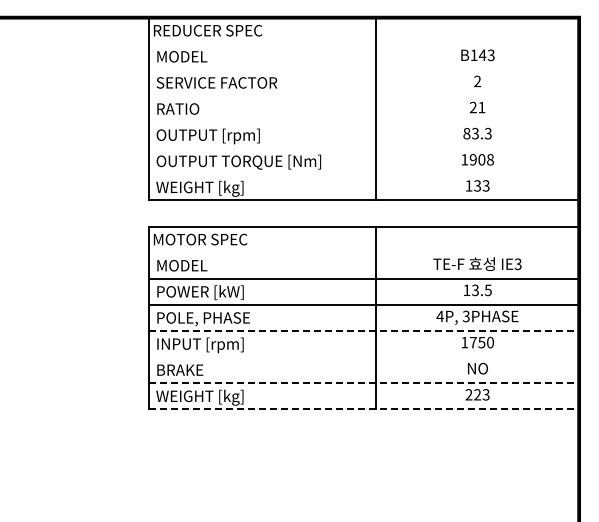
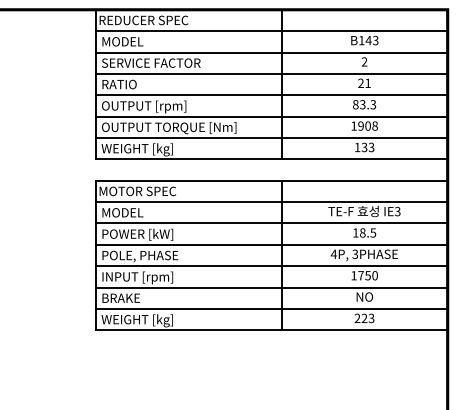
line: (364, 43) -> (271, 30), added
line: (364, 69) -> (271, 52), added
line: (364, 96) -> (271, 74), added
line: (364, 122) -> (271, 95), added
line: (364, 148) -> (271, 116), added
line: (364, 174) -> (271, 138), added
line: (364, 252) -> (271, 201), added
text: (474, 289) -> (362, 232), 13.5 -> 18.5
line: (364, 331) -> (271, 266), dashed -> solid
line: (364, 357) -> (271, 287), added
line: (364, 383) -> (271, 309), dashed -> solid
line: (364, 409) -> (271, 330), dashed -> solid

